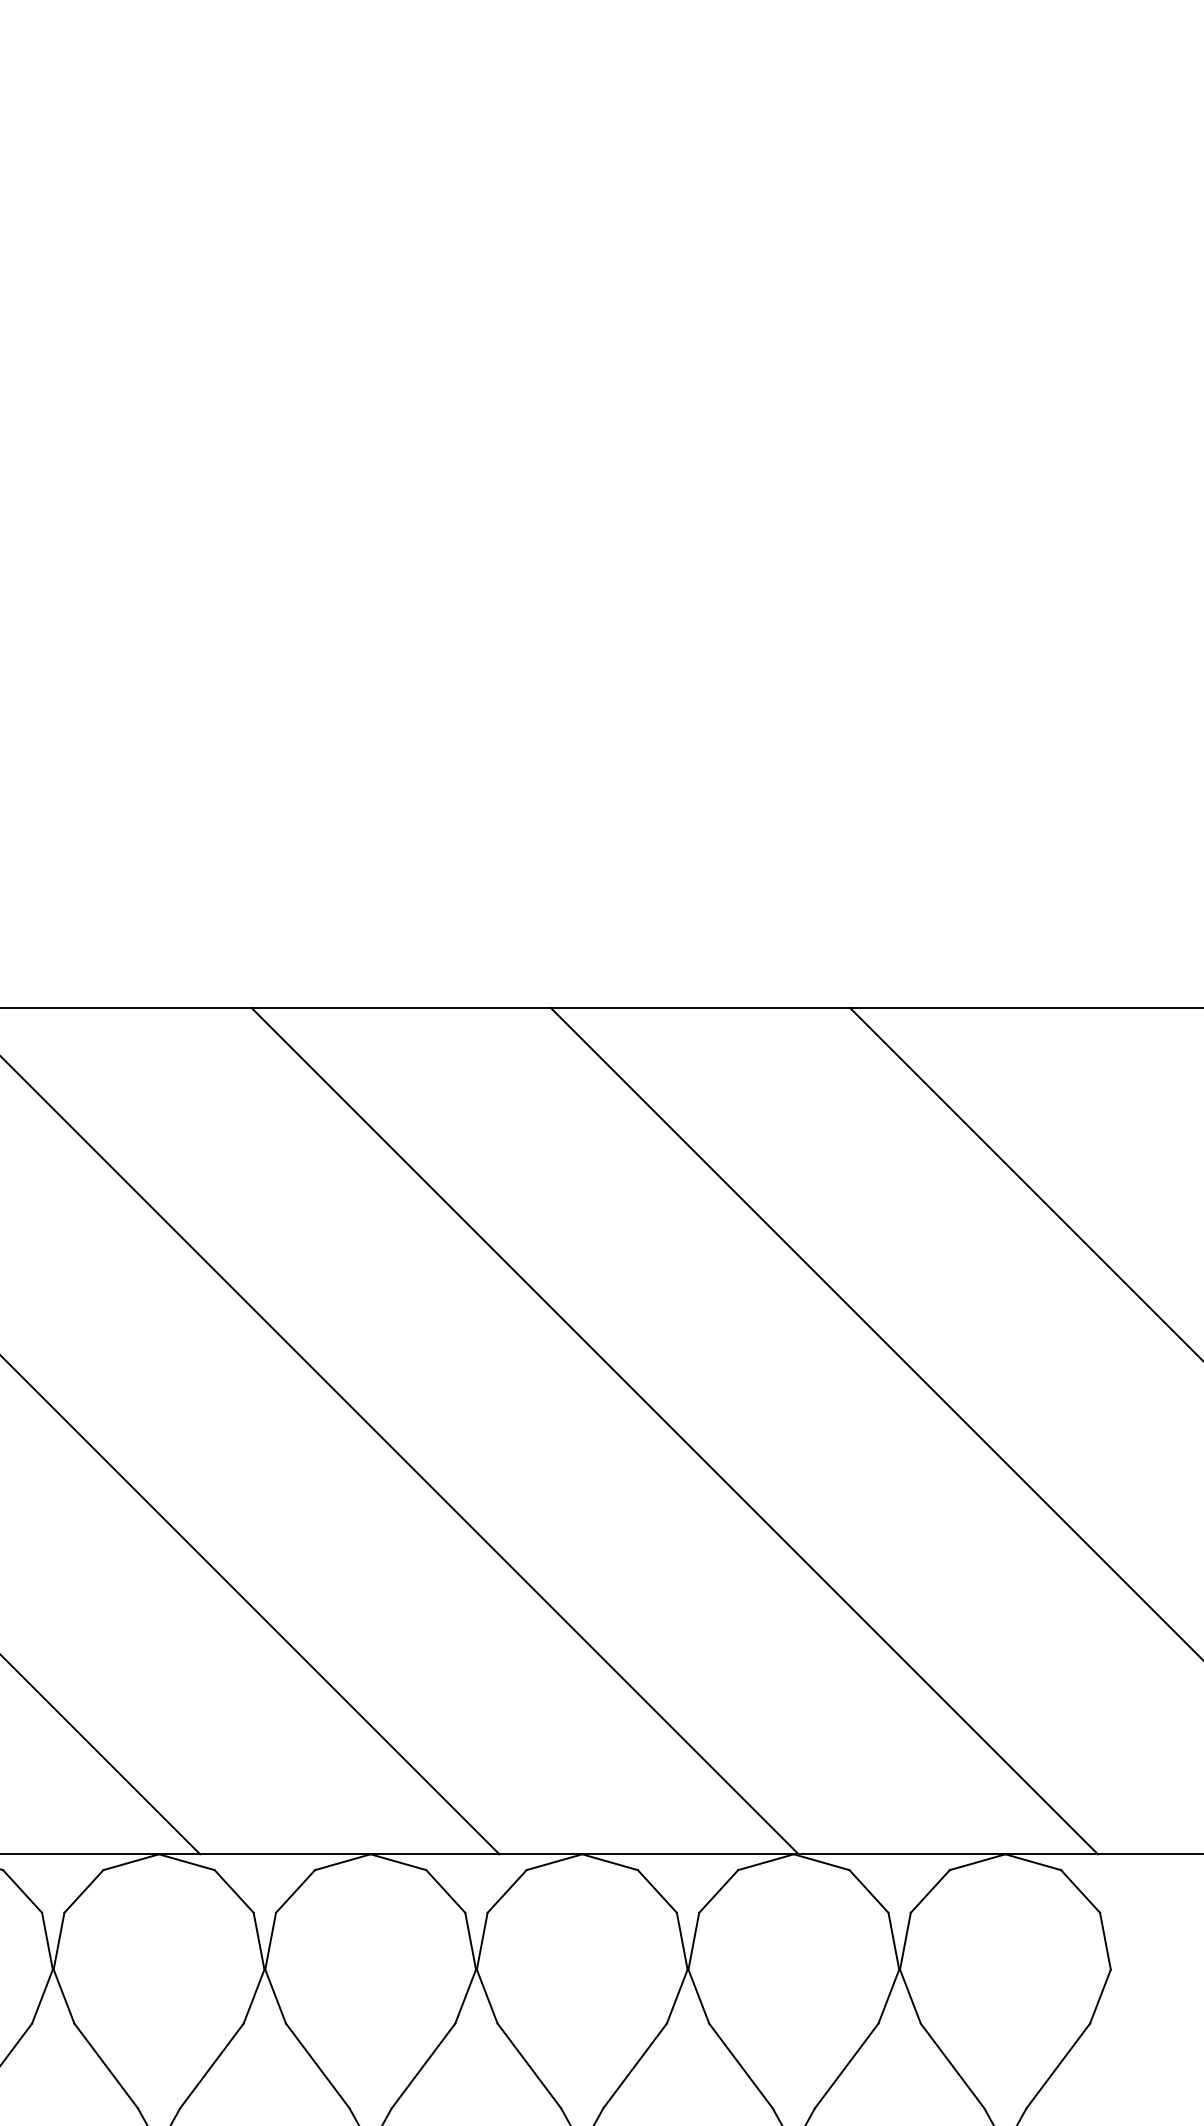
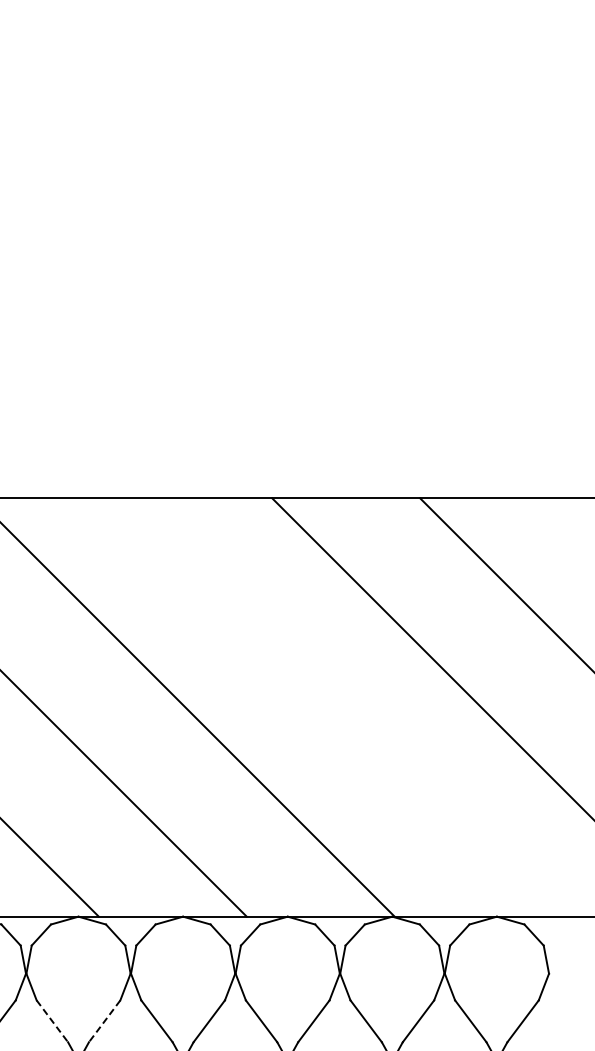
line: (674, 1431) -> (333, 707), removed
line: (106, 2066) -> (52, 1021), solid -> dashed
line: (211, 2066) -> (104, 1021), solid -> dashed

